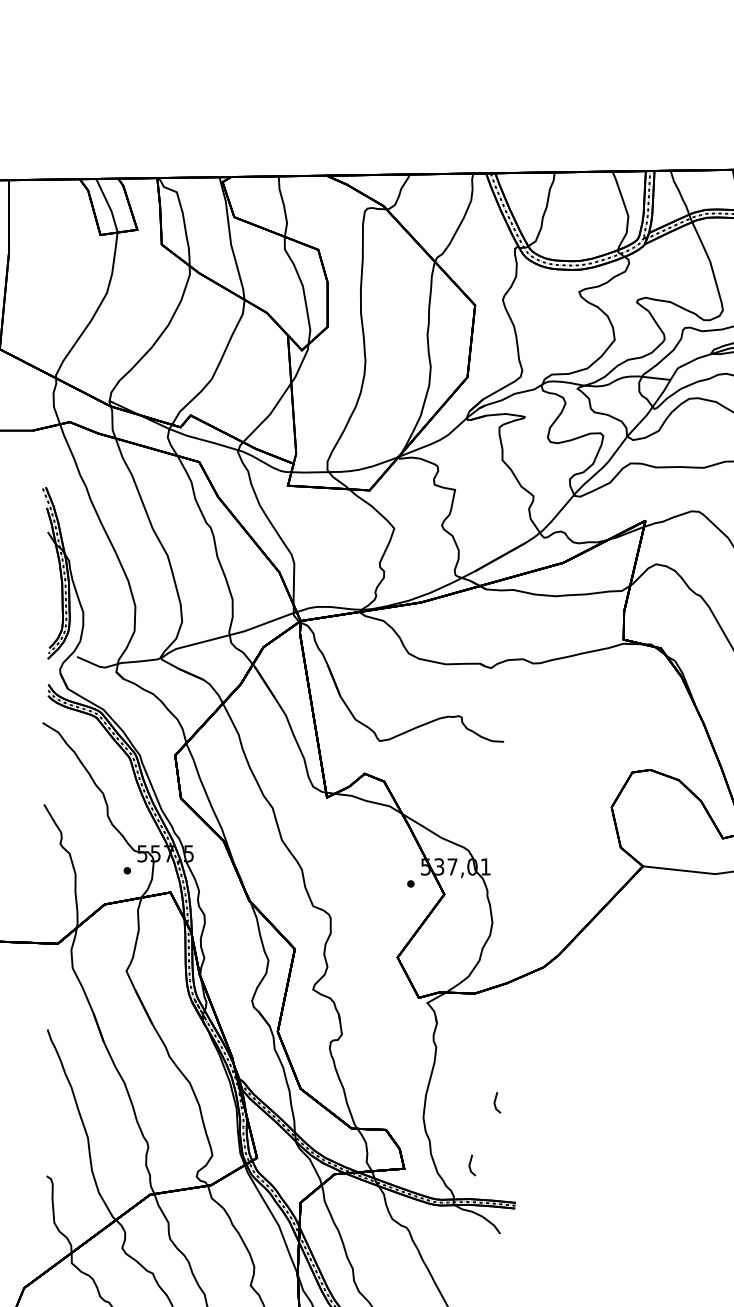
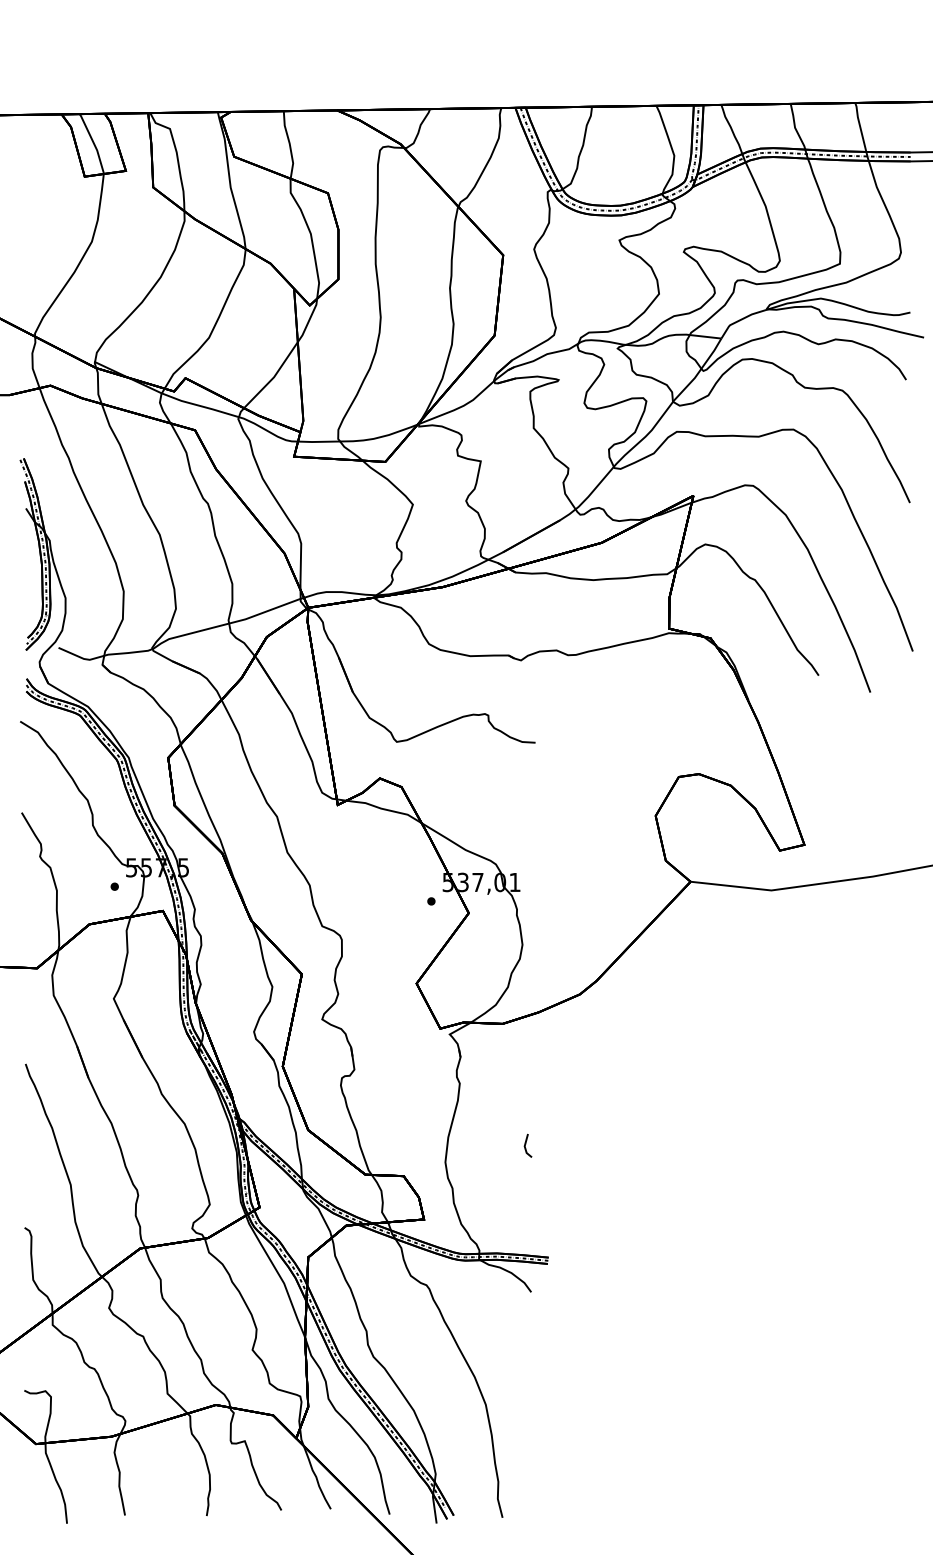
line: (470, 1164) -> (498, 1214), removed

